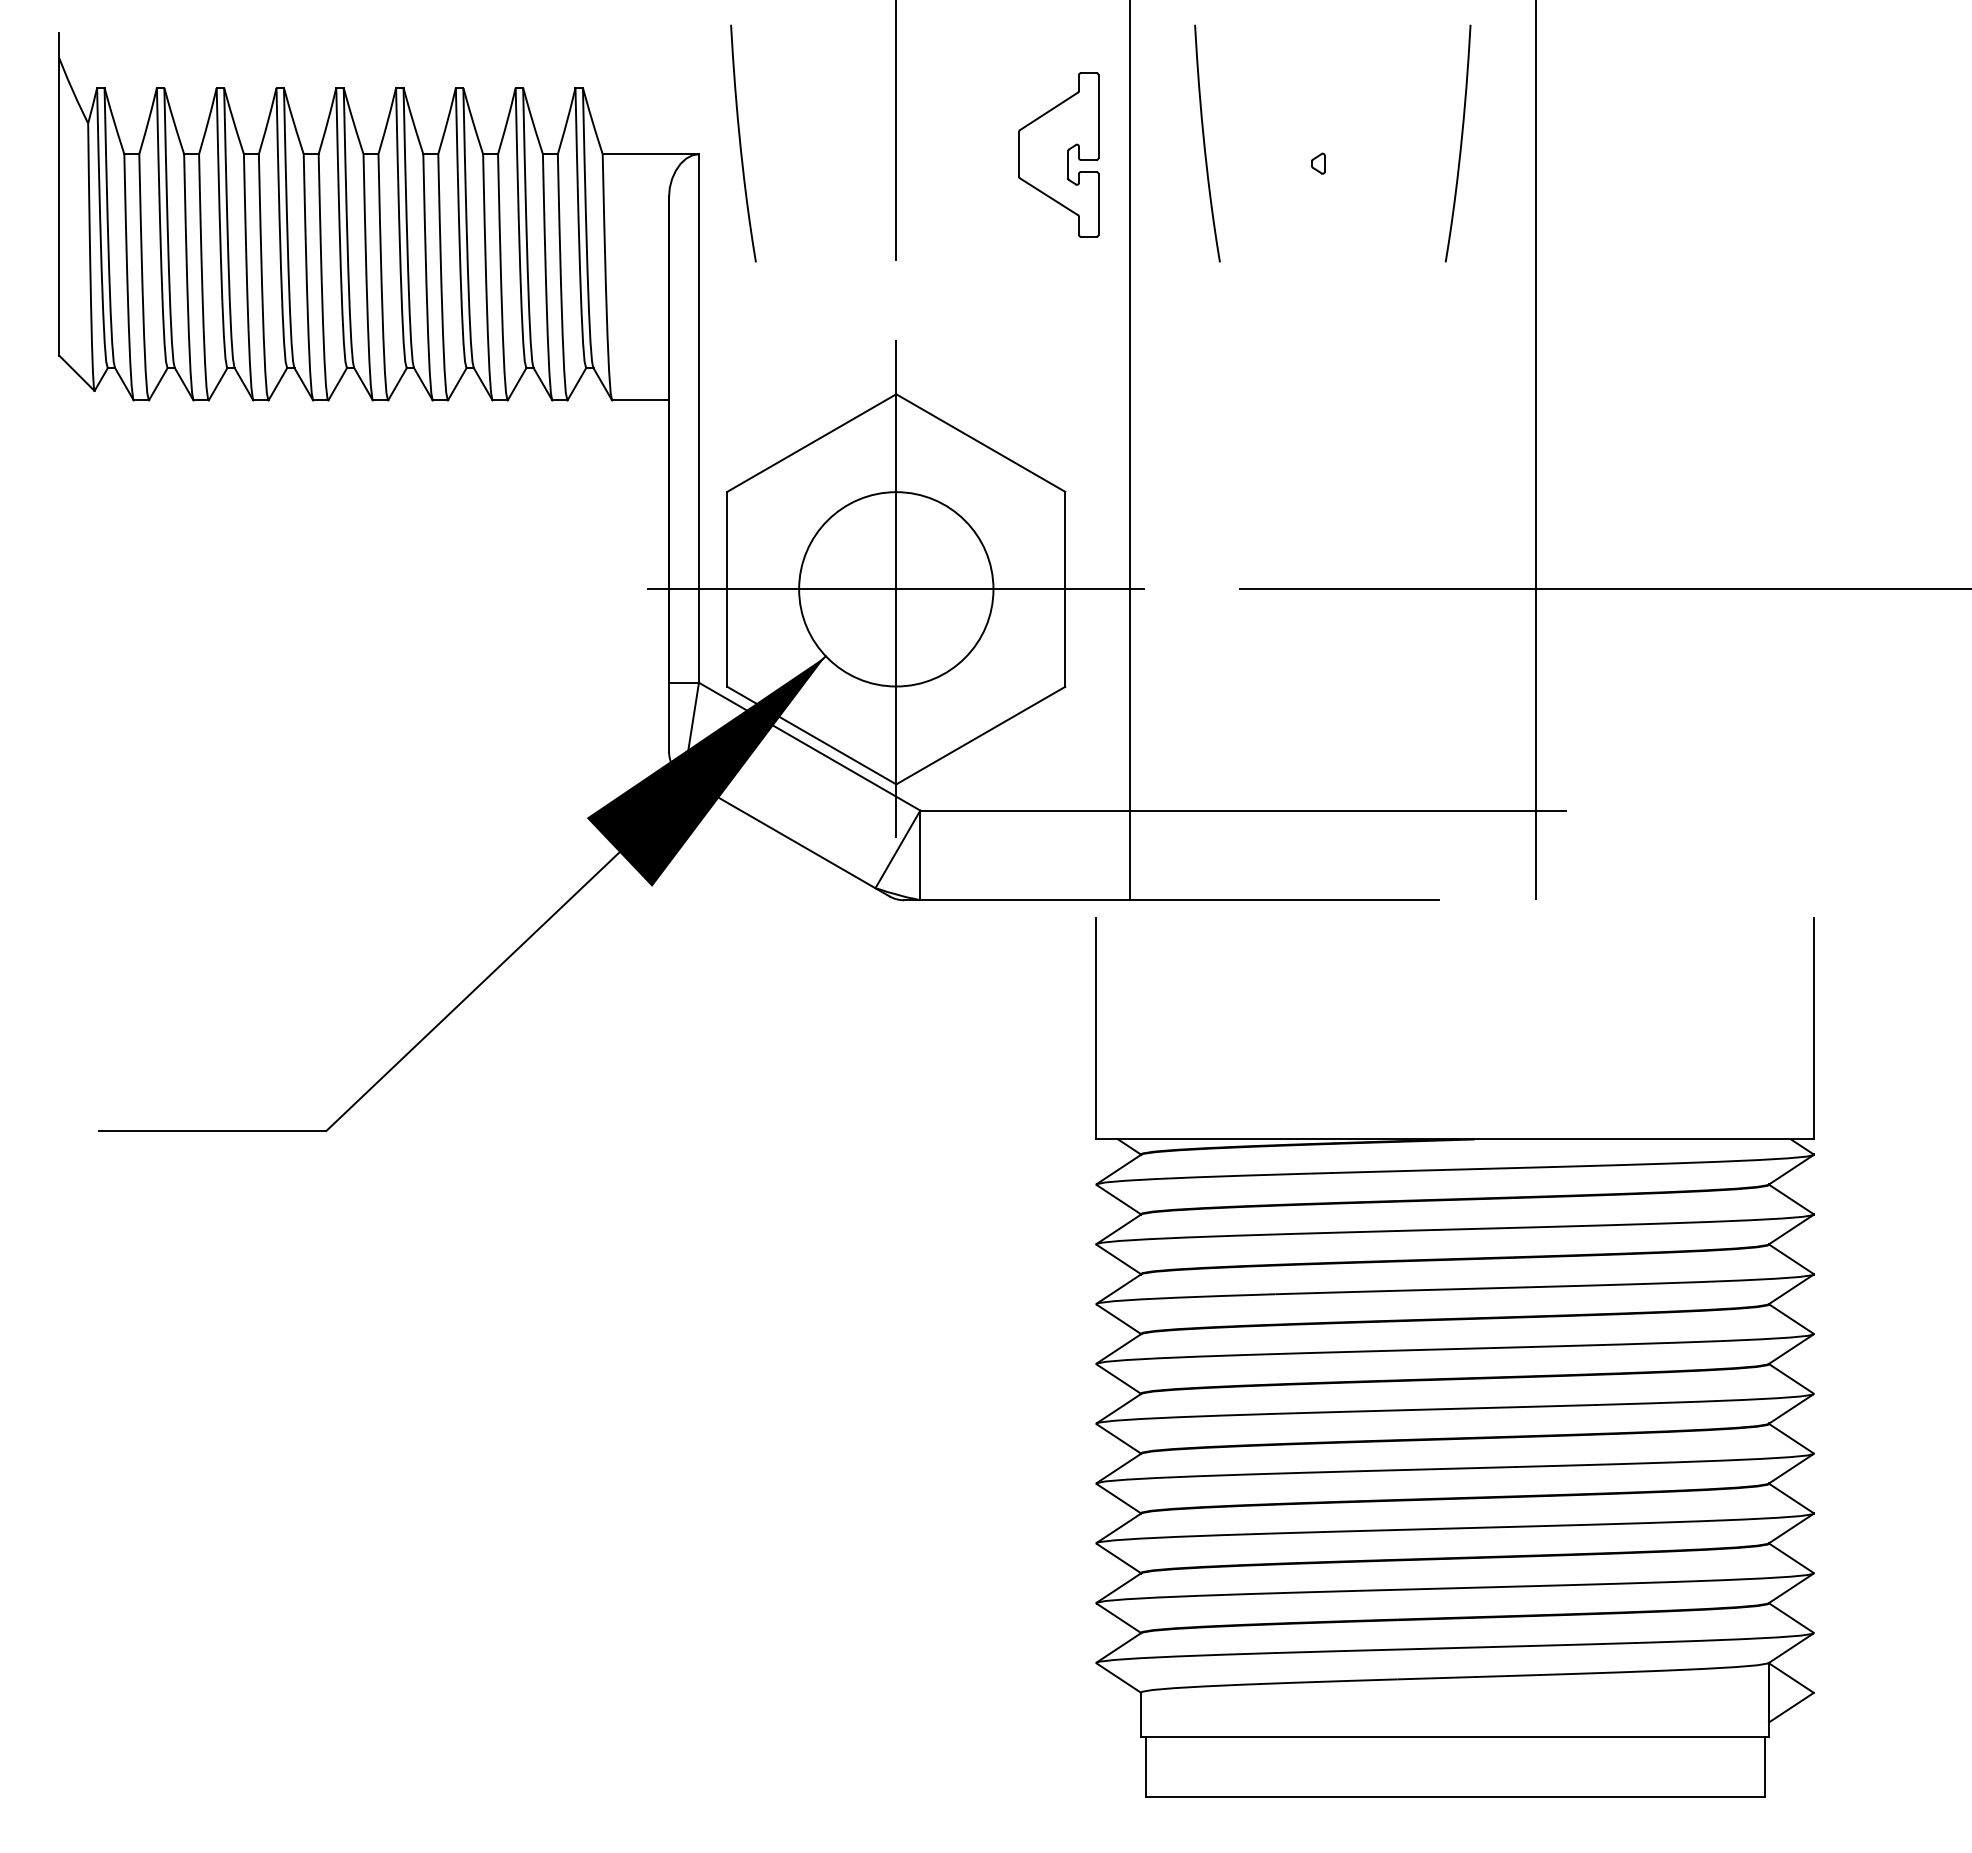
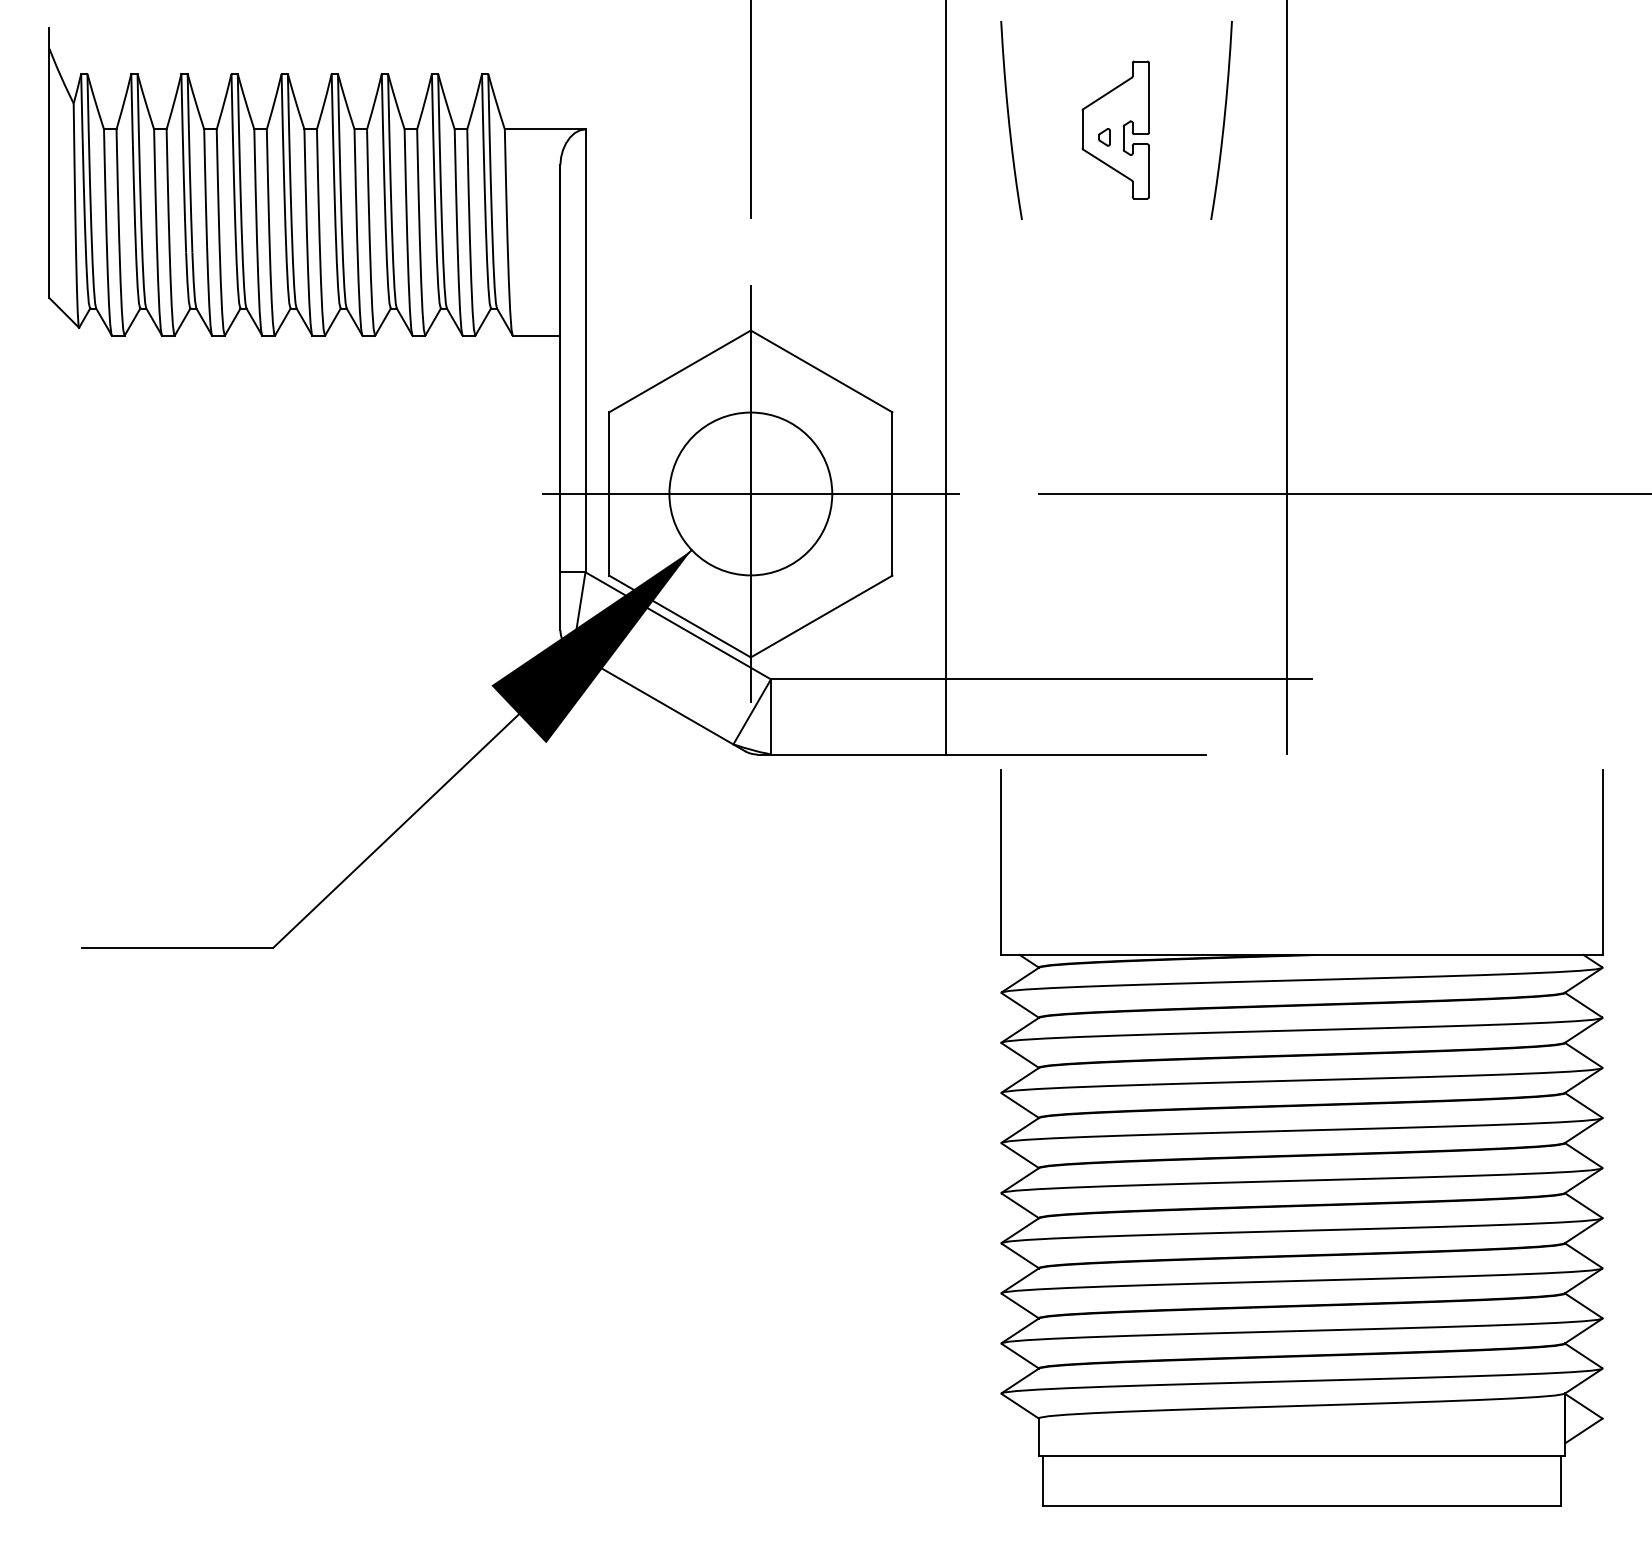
curve: (741, 143) -> (621, 120), removed
part: (1058, 154) -> (1115, 129), moved
part: (1454, 1357) -> (1301, 1137), moved

